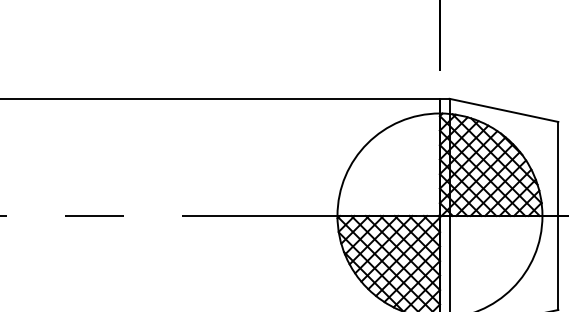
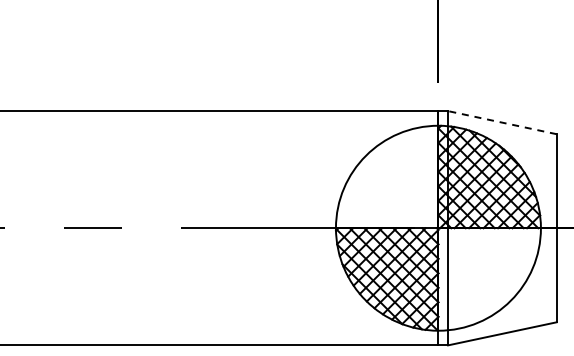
line: (504, 110) -> (502, 122), solid -> dashed

